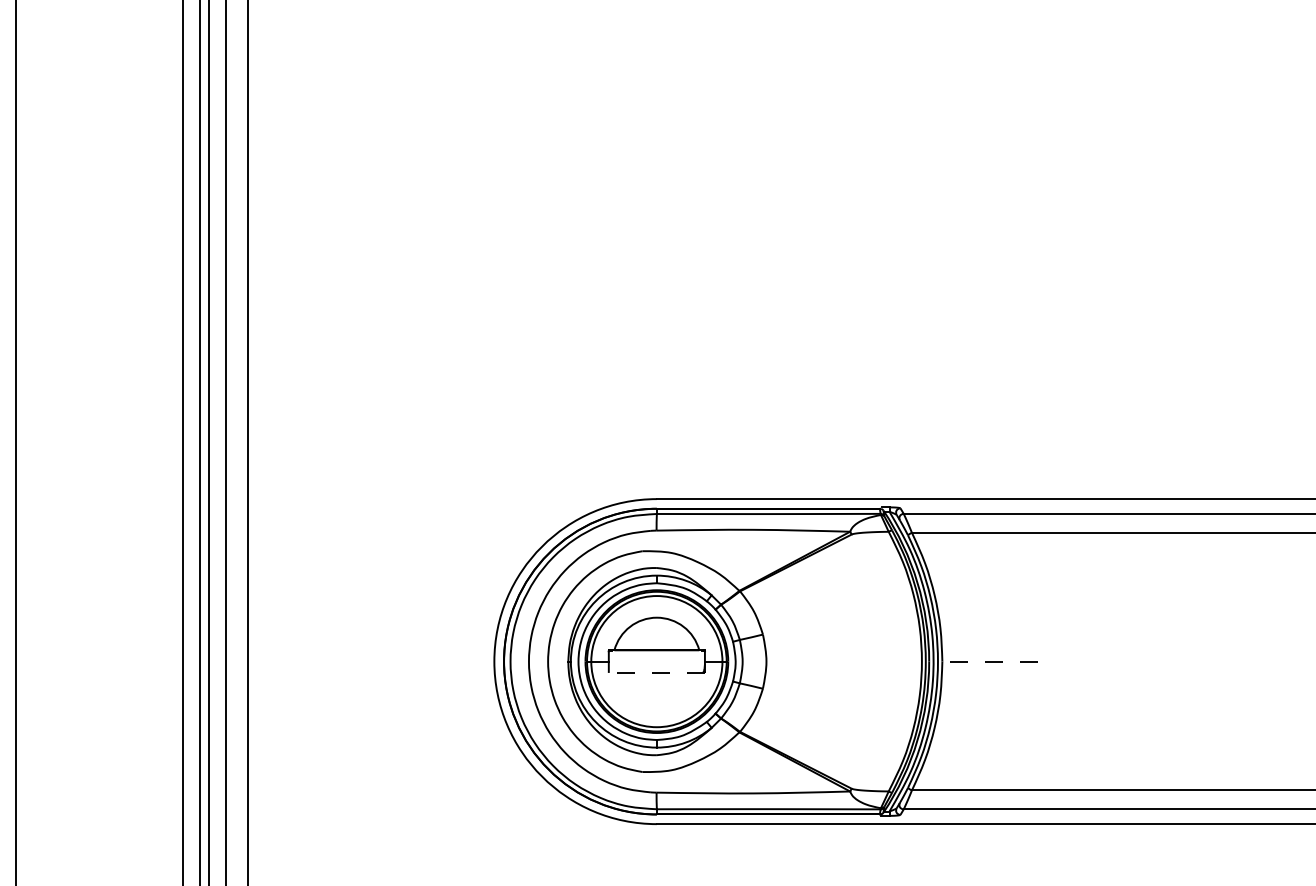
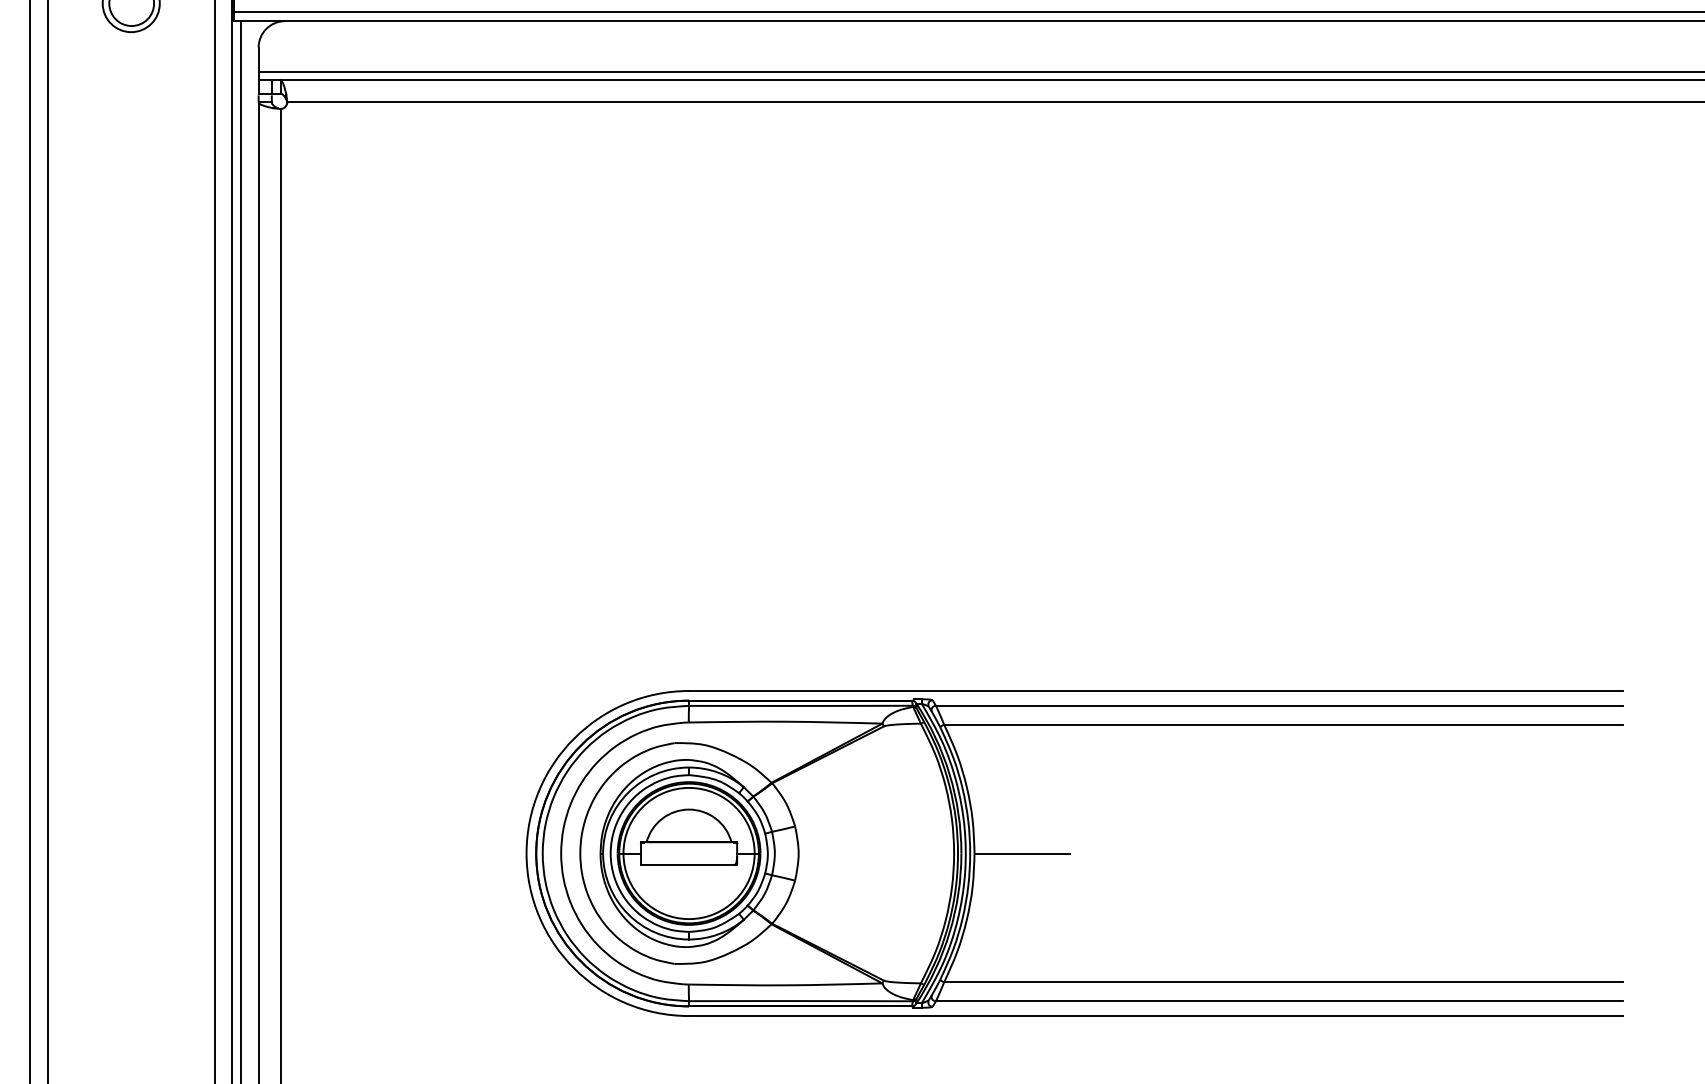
line: (990, 661) -> (1022, 853), dashed -> solid
line: (656, 672) -> (688, 864), dashed -> solid

